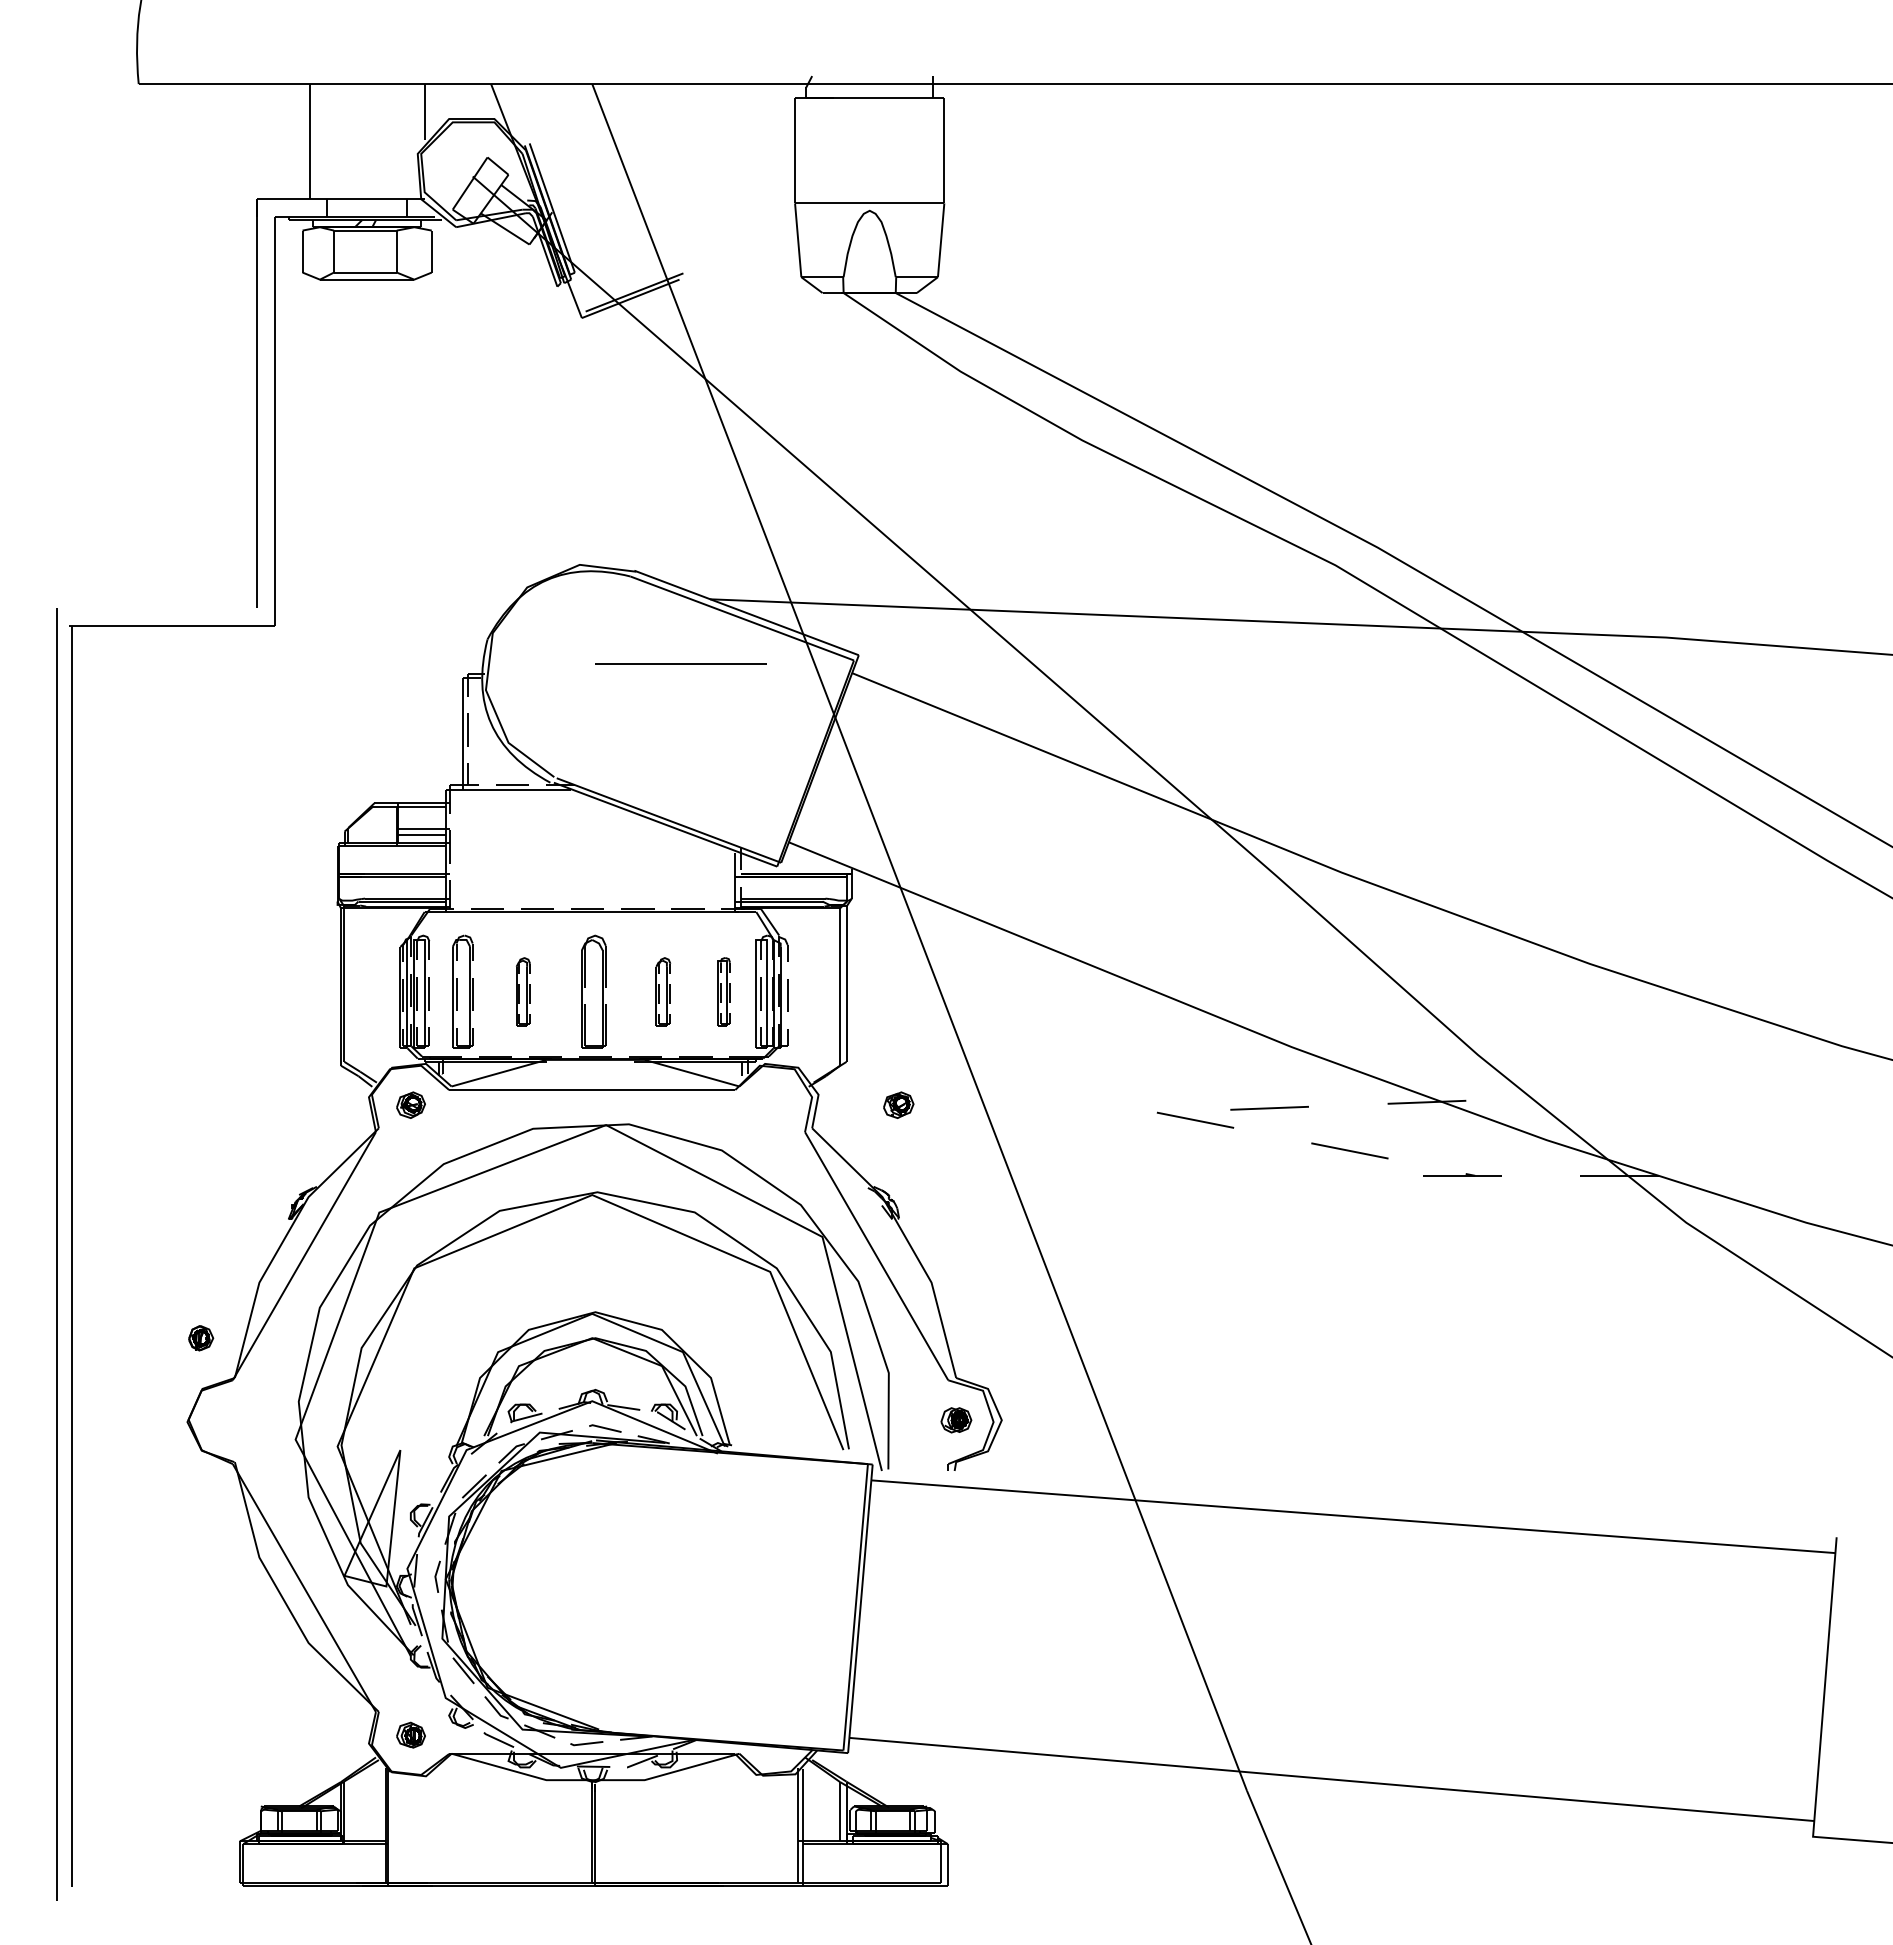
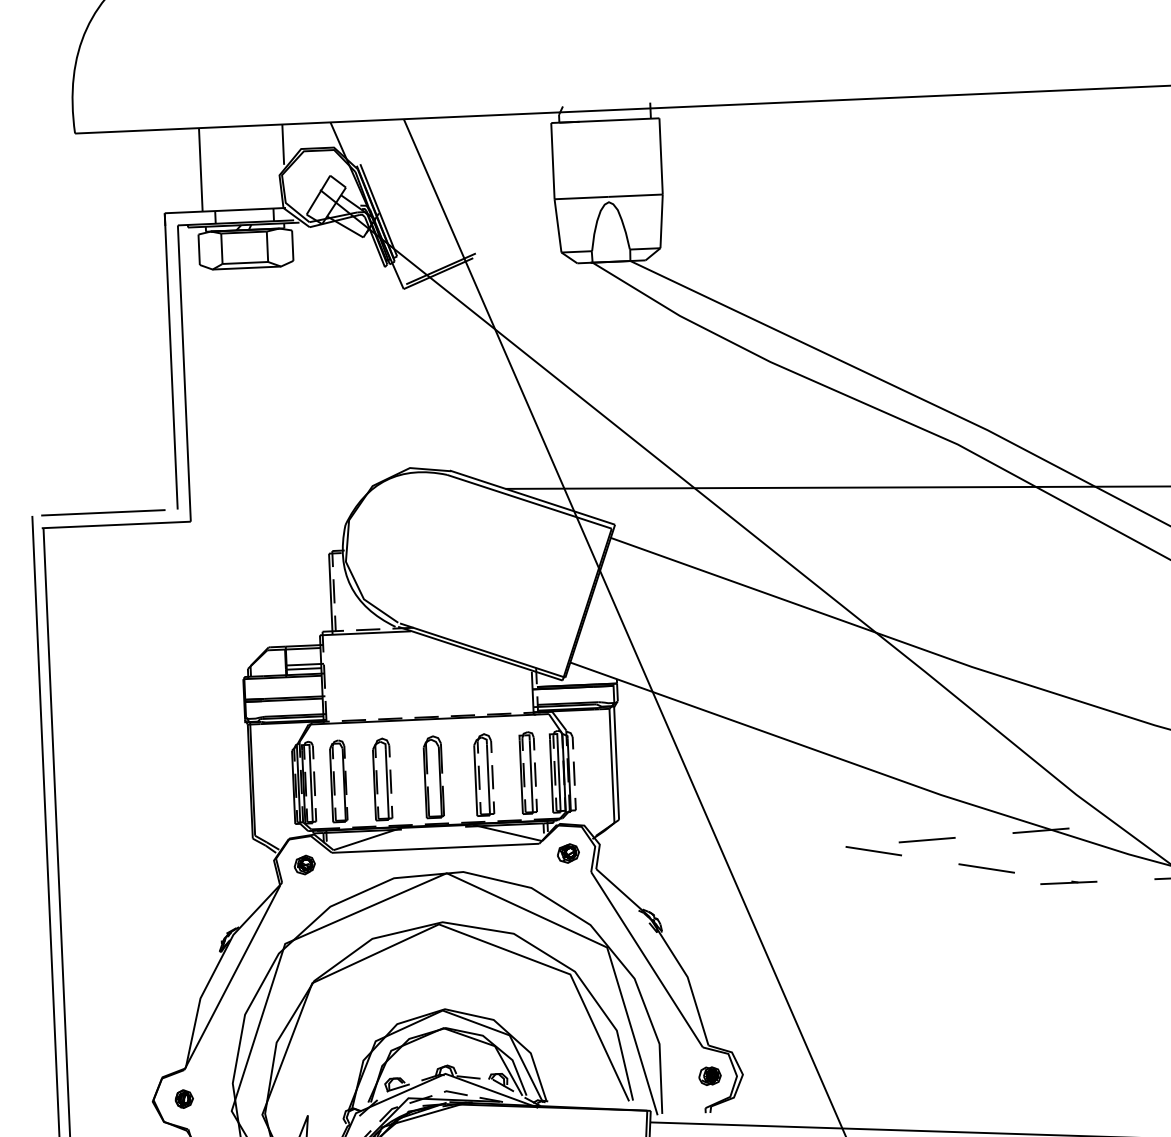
line: (680, 663) -> (103, 512), moved
part: (523, 991) -> (382, 779), size x1.67
part: (663, 991) -> (484, 774), size x1.67
part: (723, 991) -> (527, 772), size x1.67
part: (898, 1104) -> (568, 853), moved
part: (201, 1338) -> (184, 1099), moved

